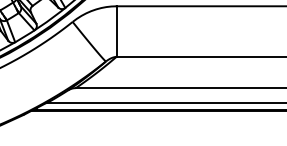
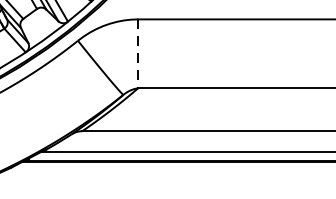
line: (116, 32) -> (137, 55), solid -> dashed

